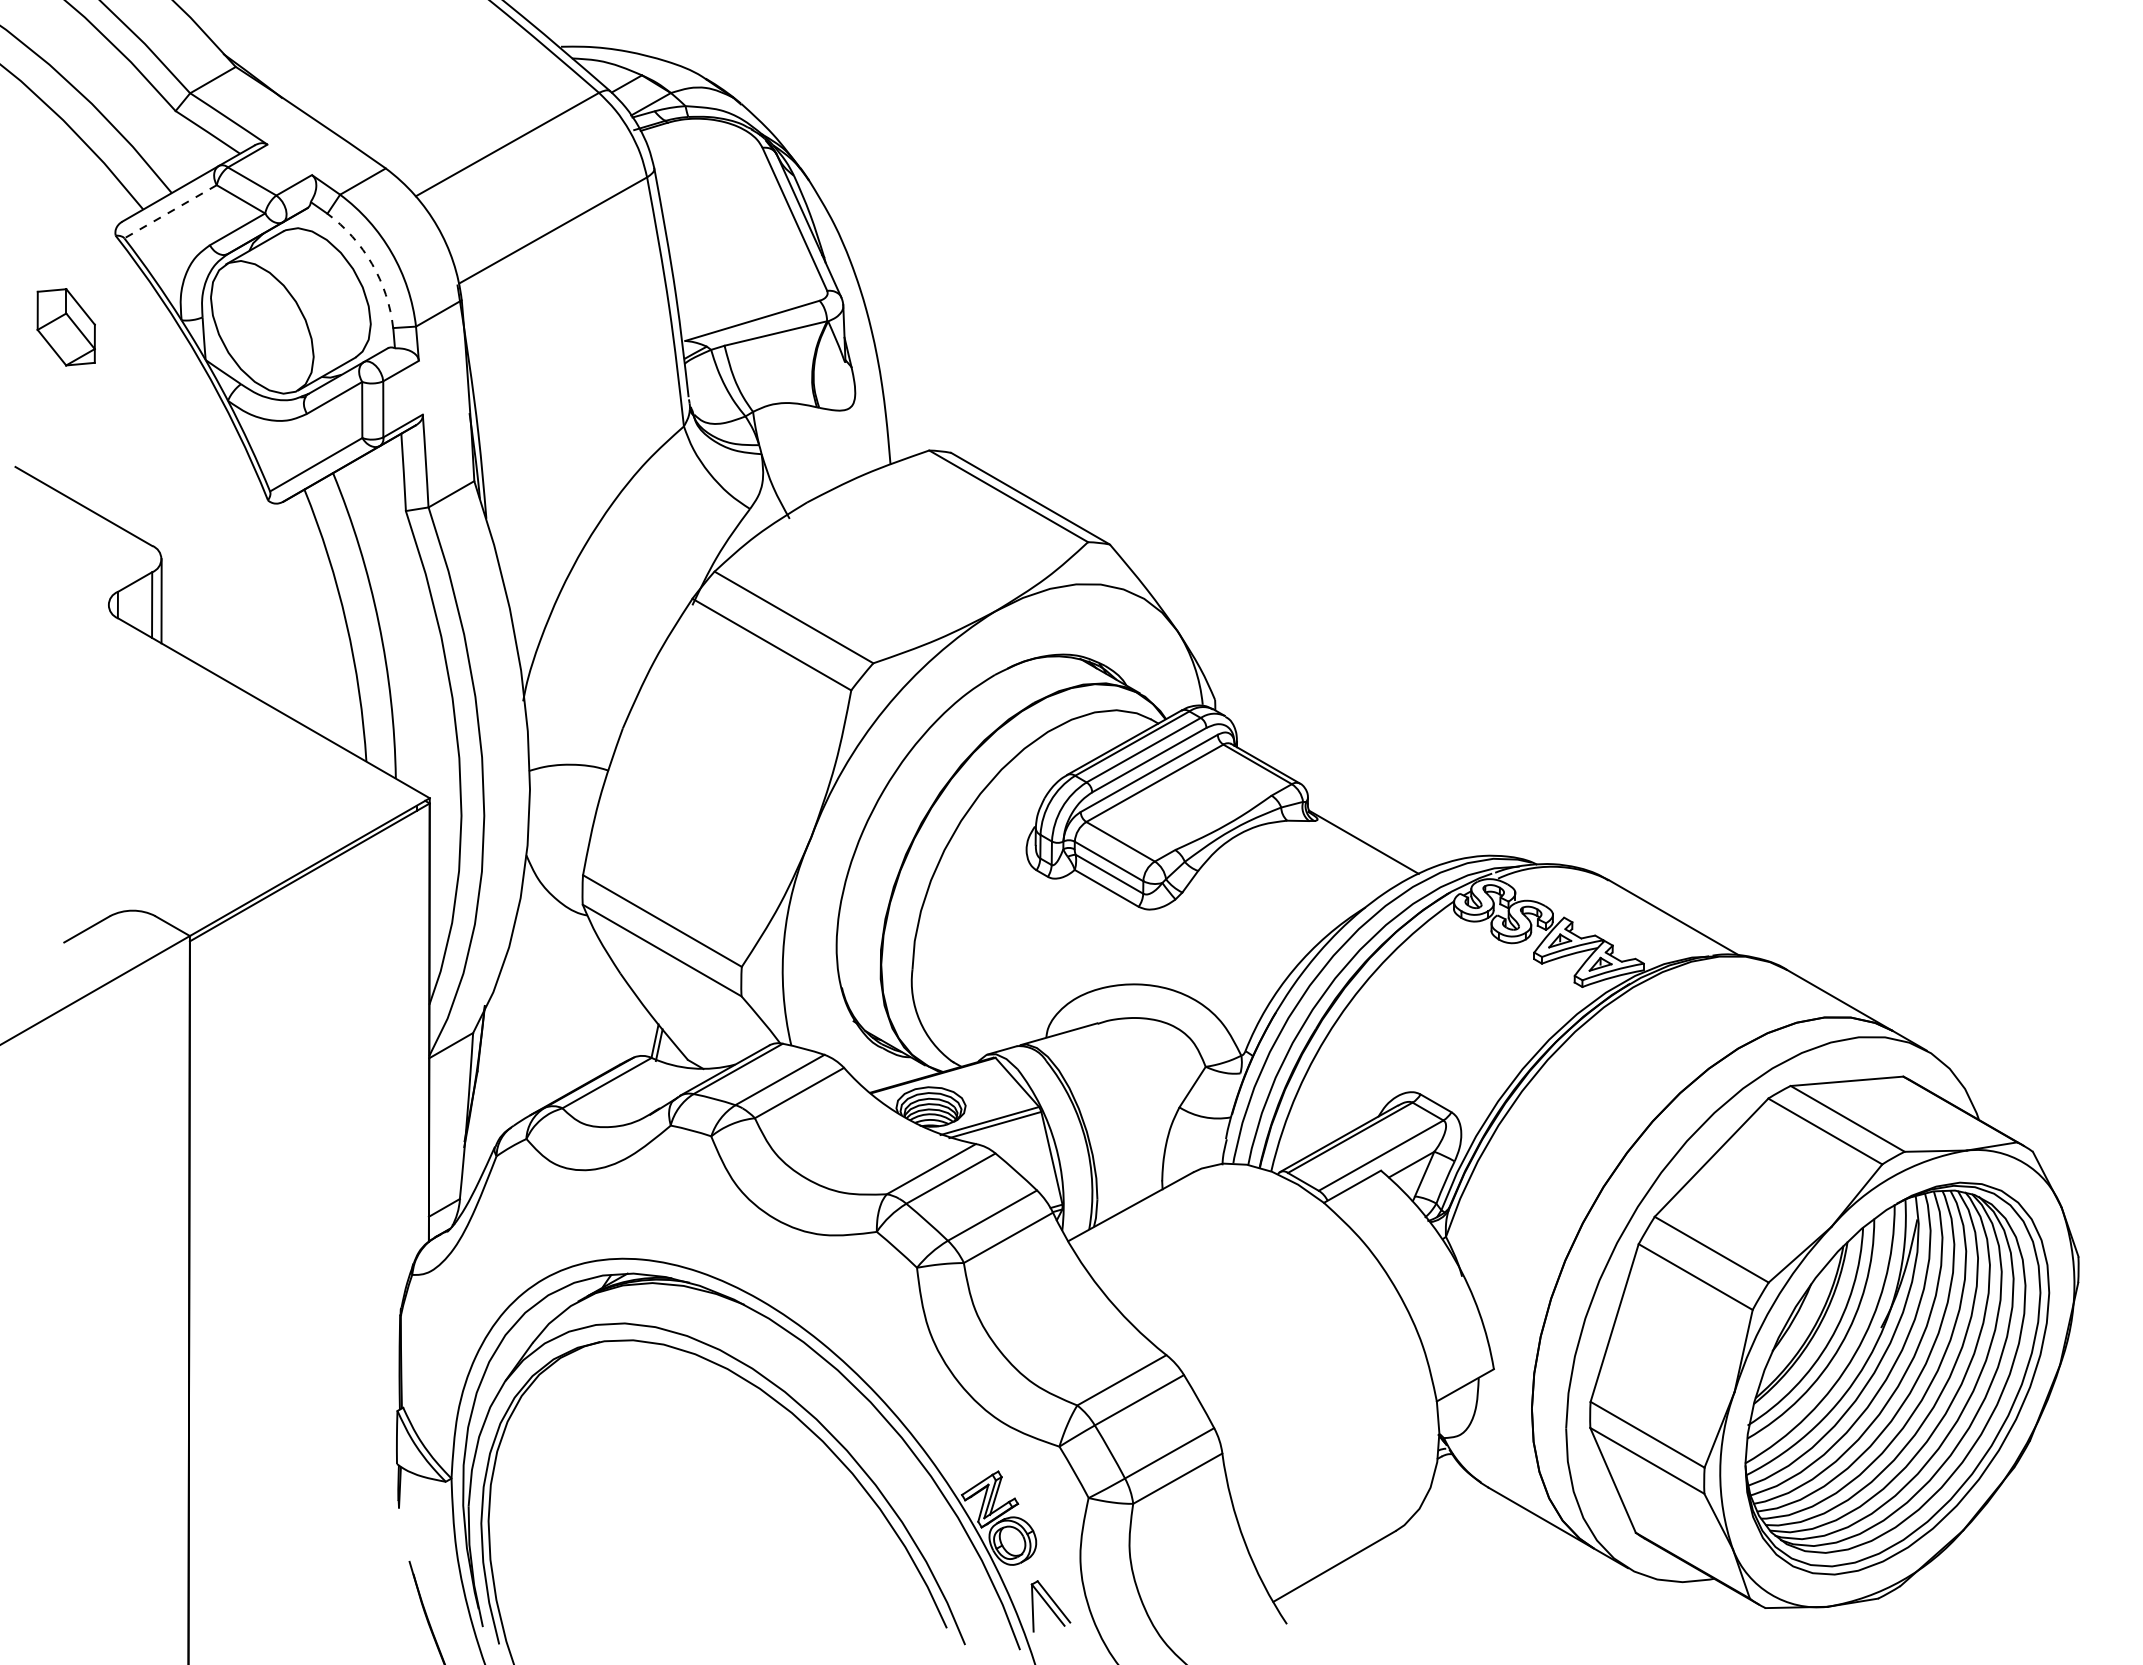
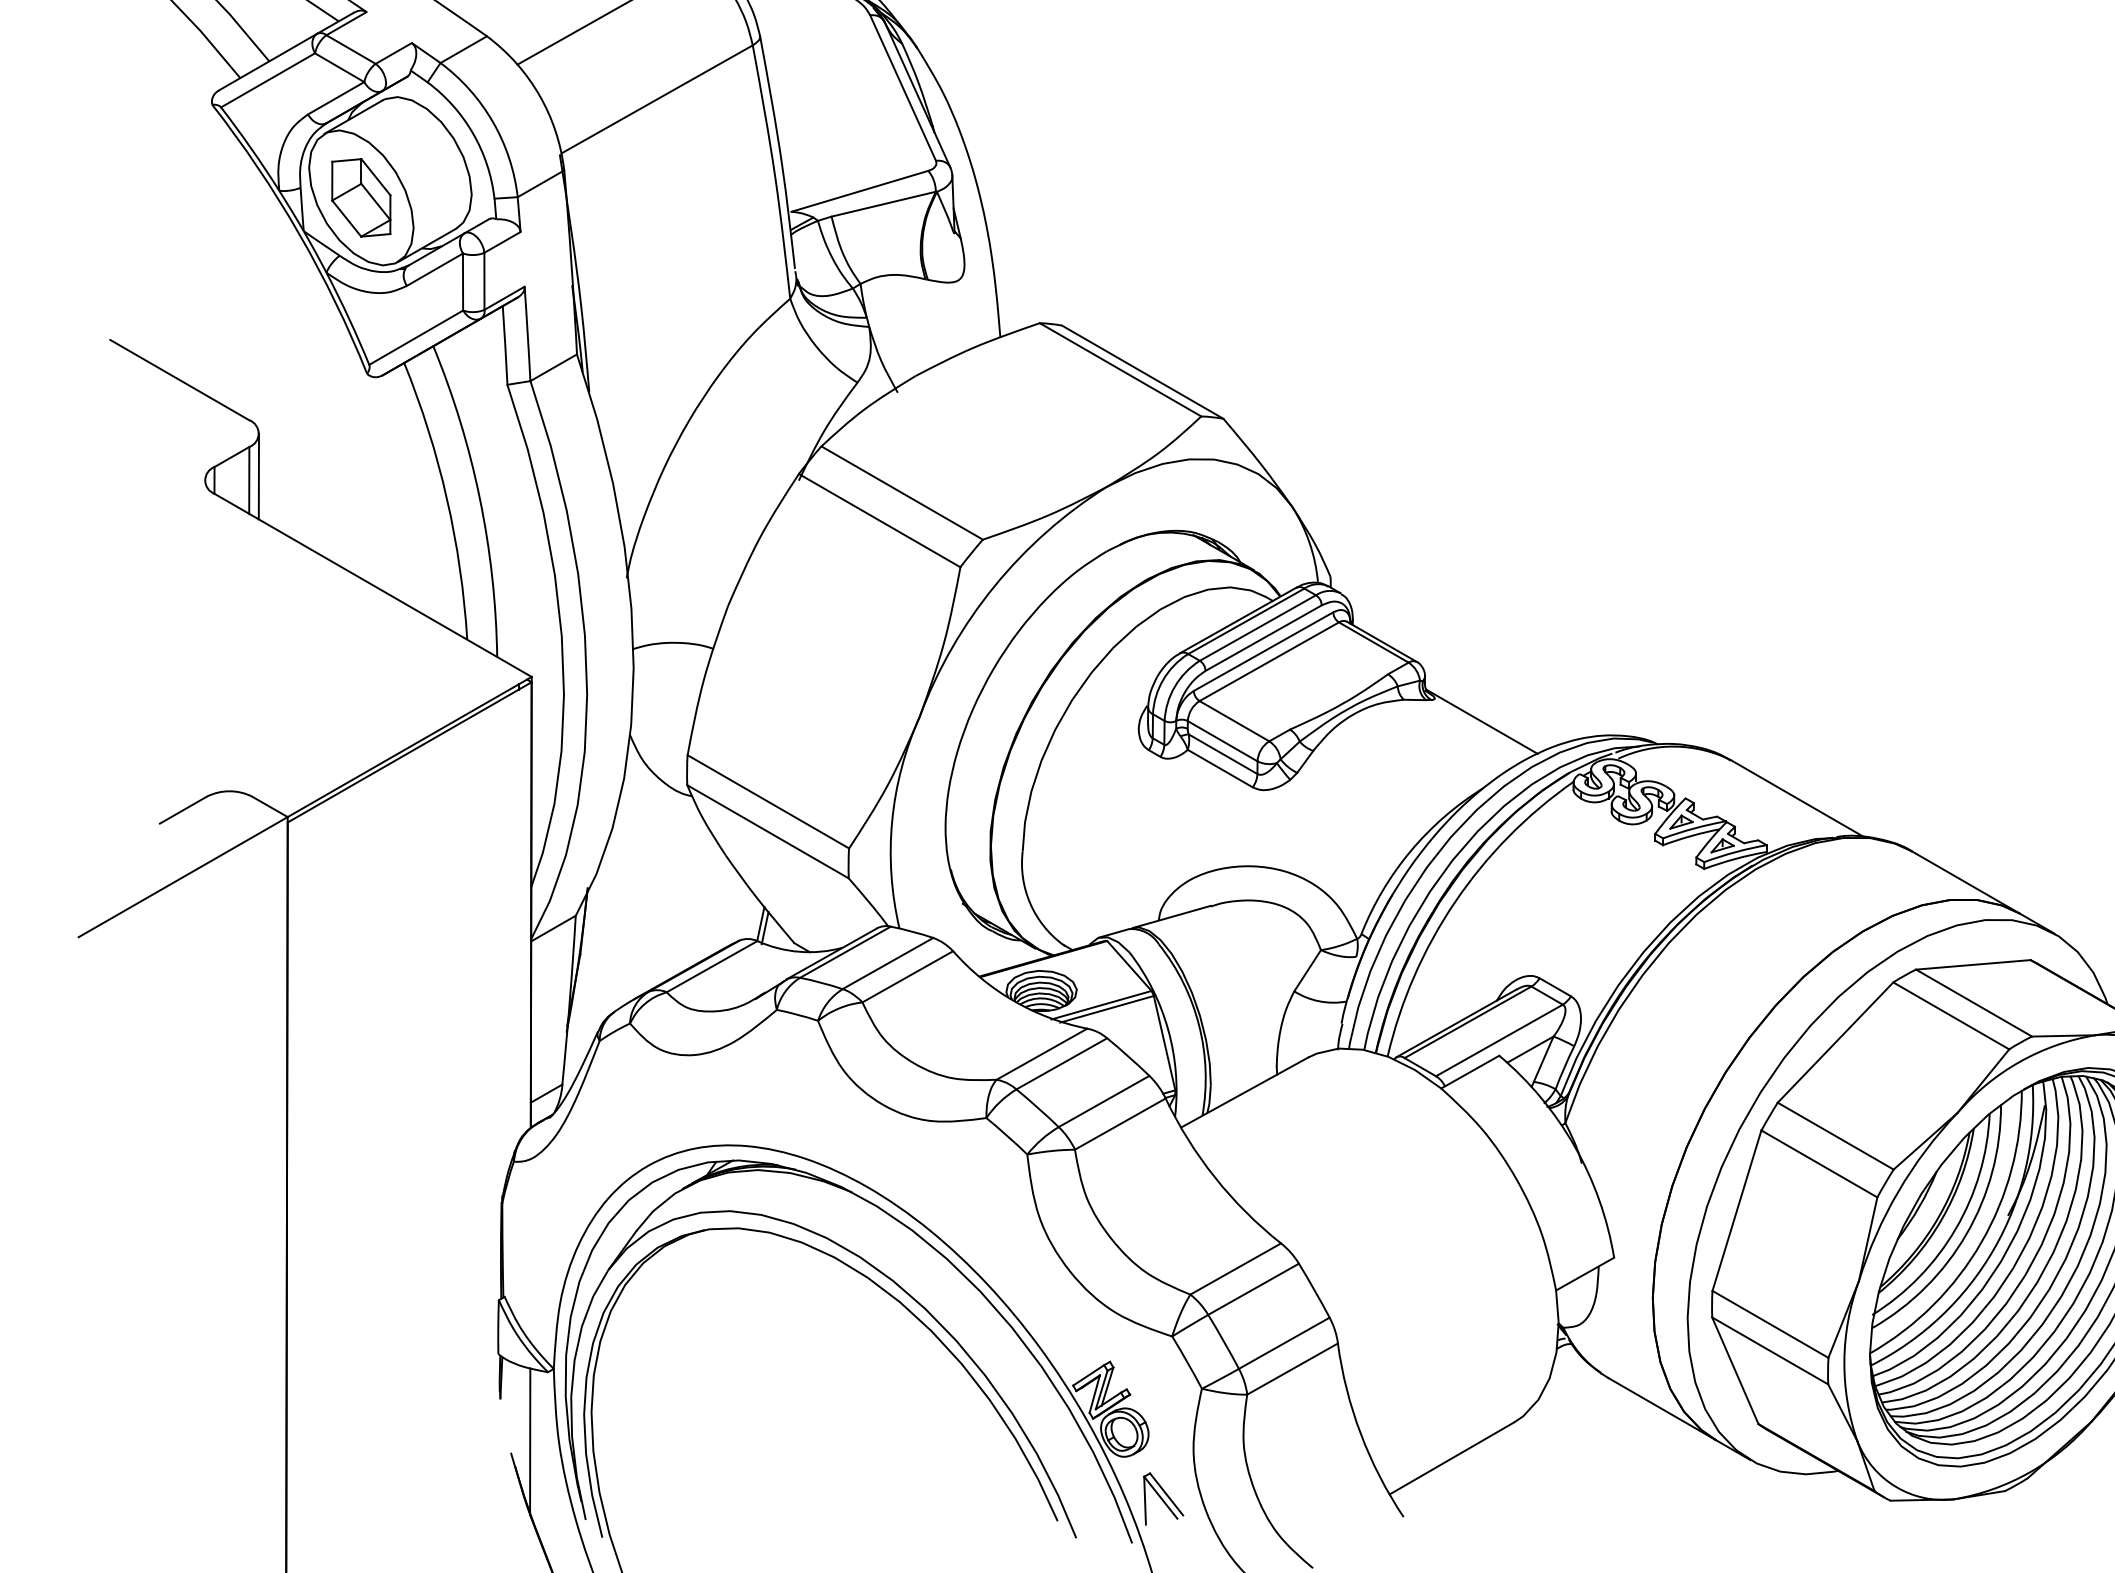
line: (170, 212) -> (267, 81), dashed -> solid
arc: (372, 264) -> (473, 133), dashed -> solid
part: (65, 327) -> (360, 198), moved
line: (428, 1550) -> (530, 1442), added

